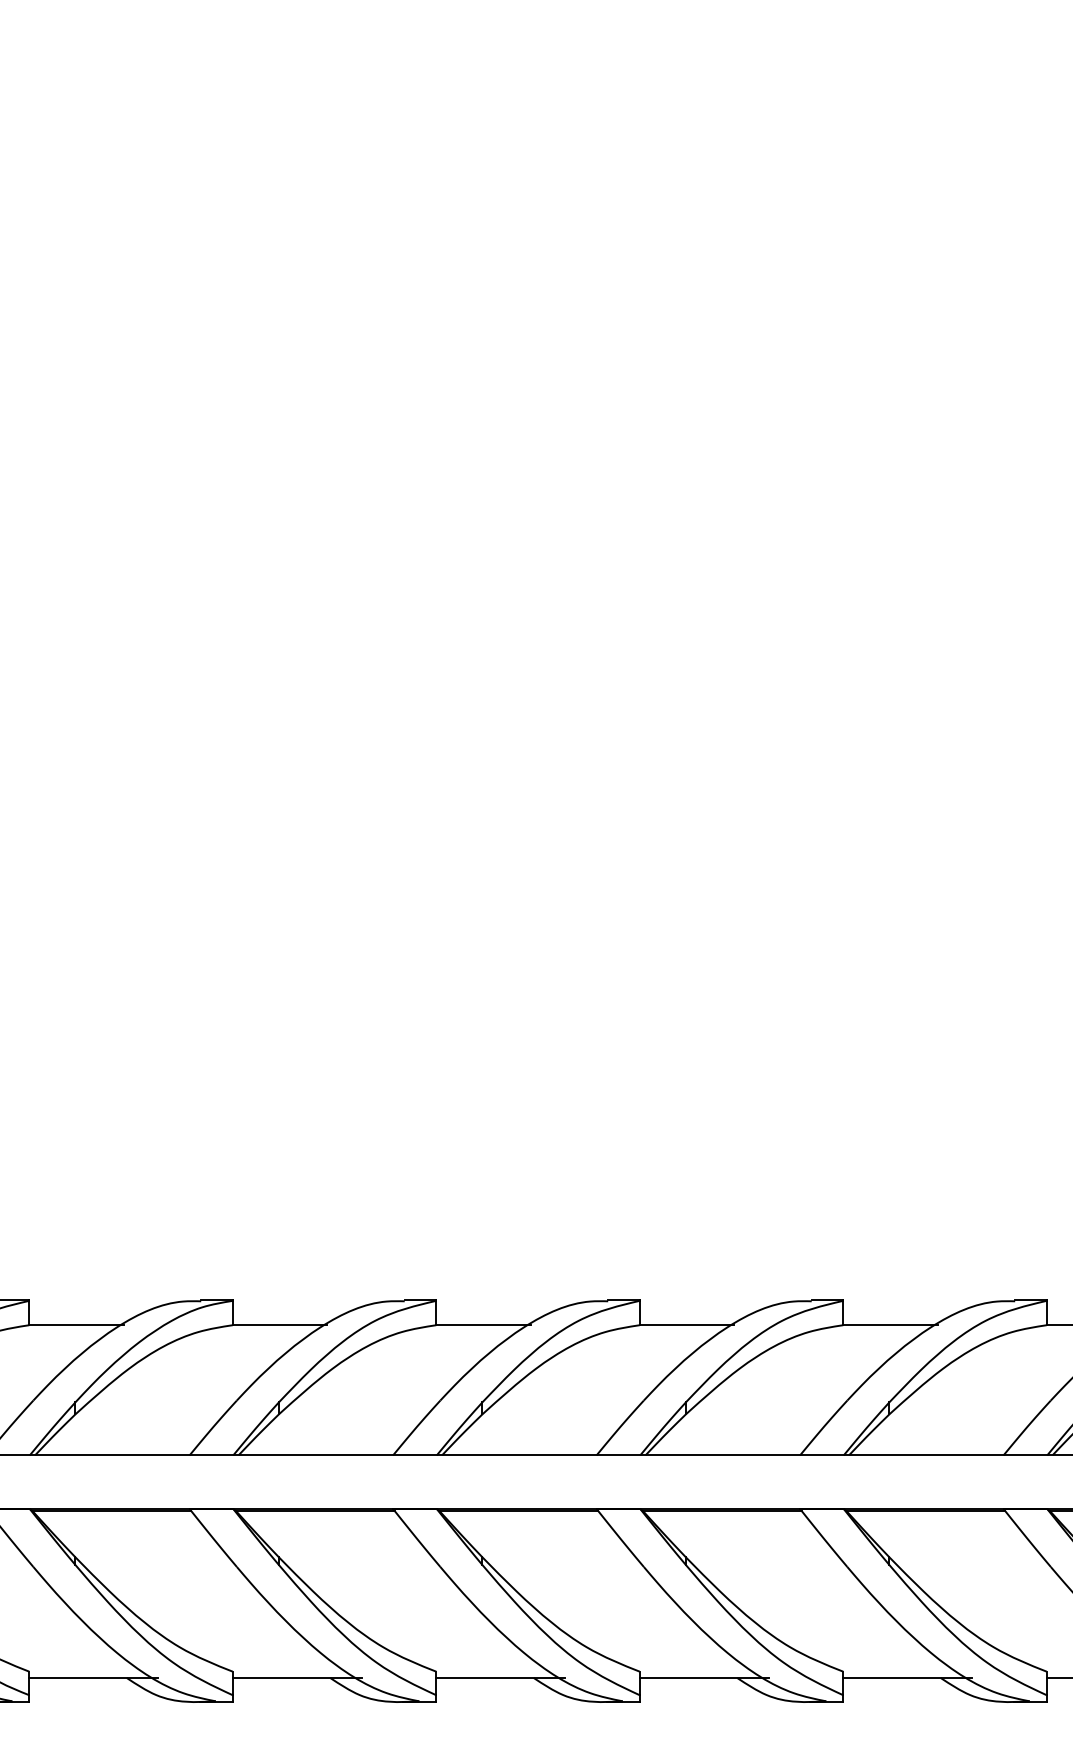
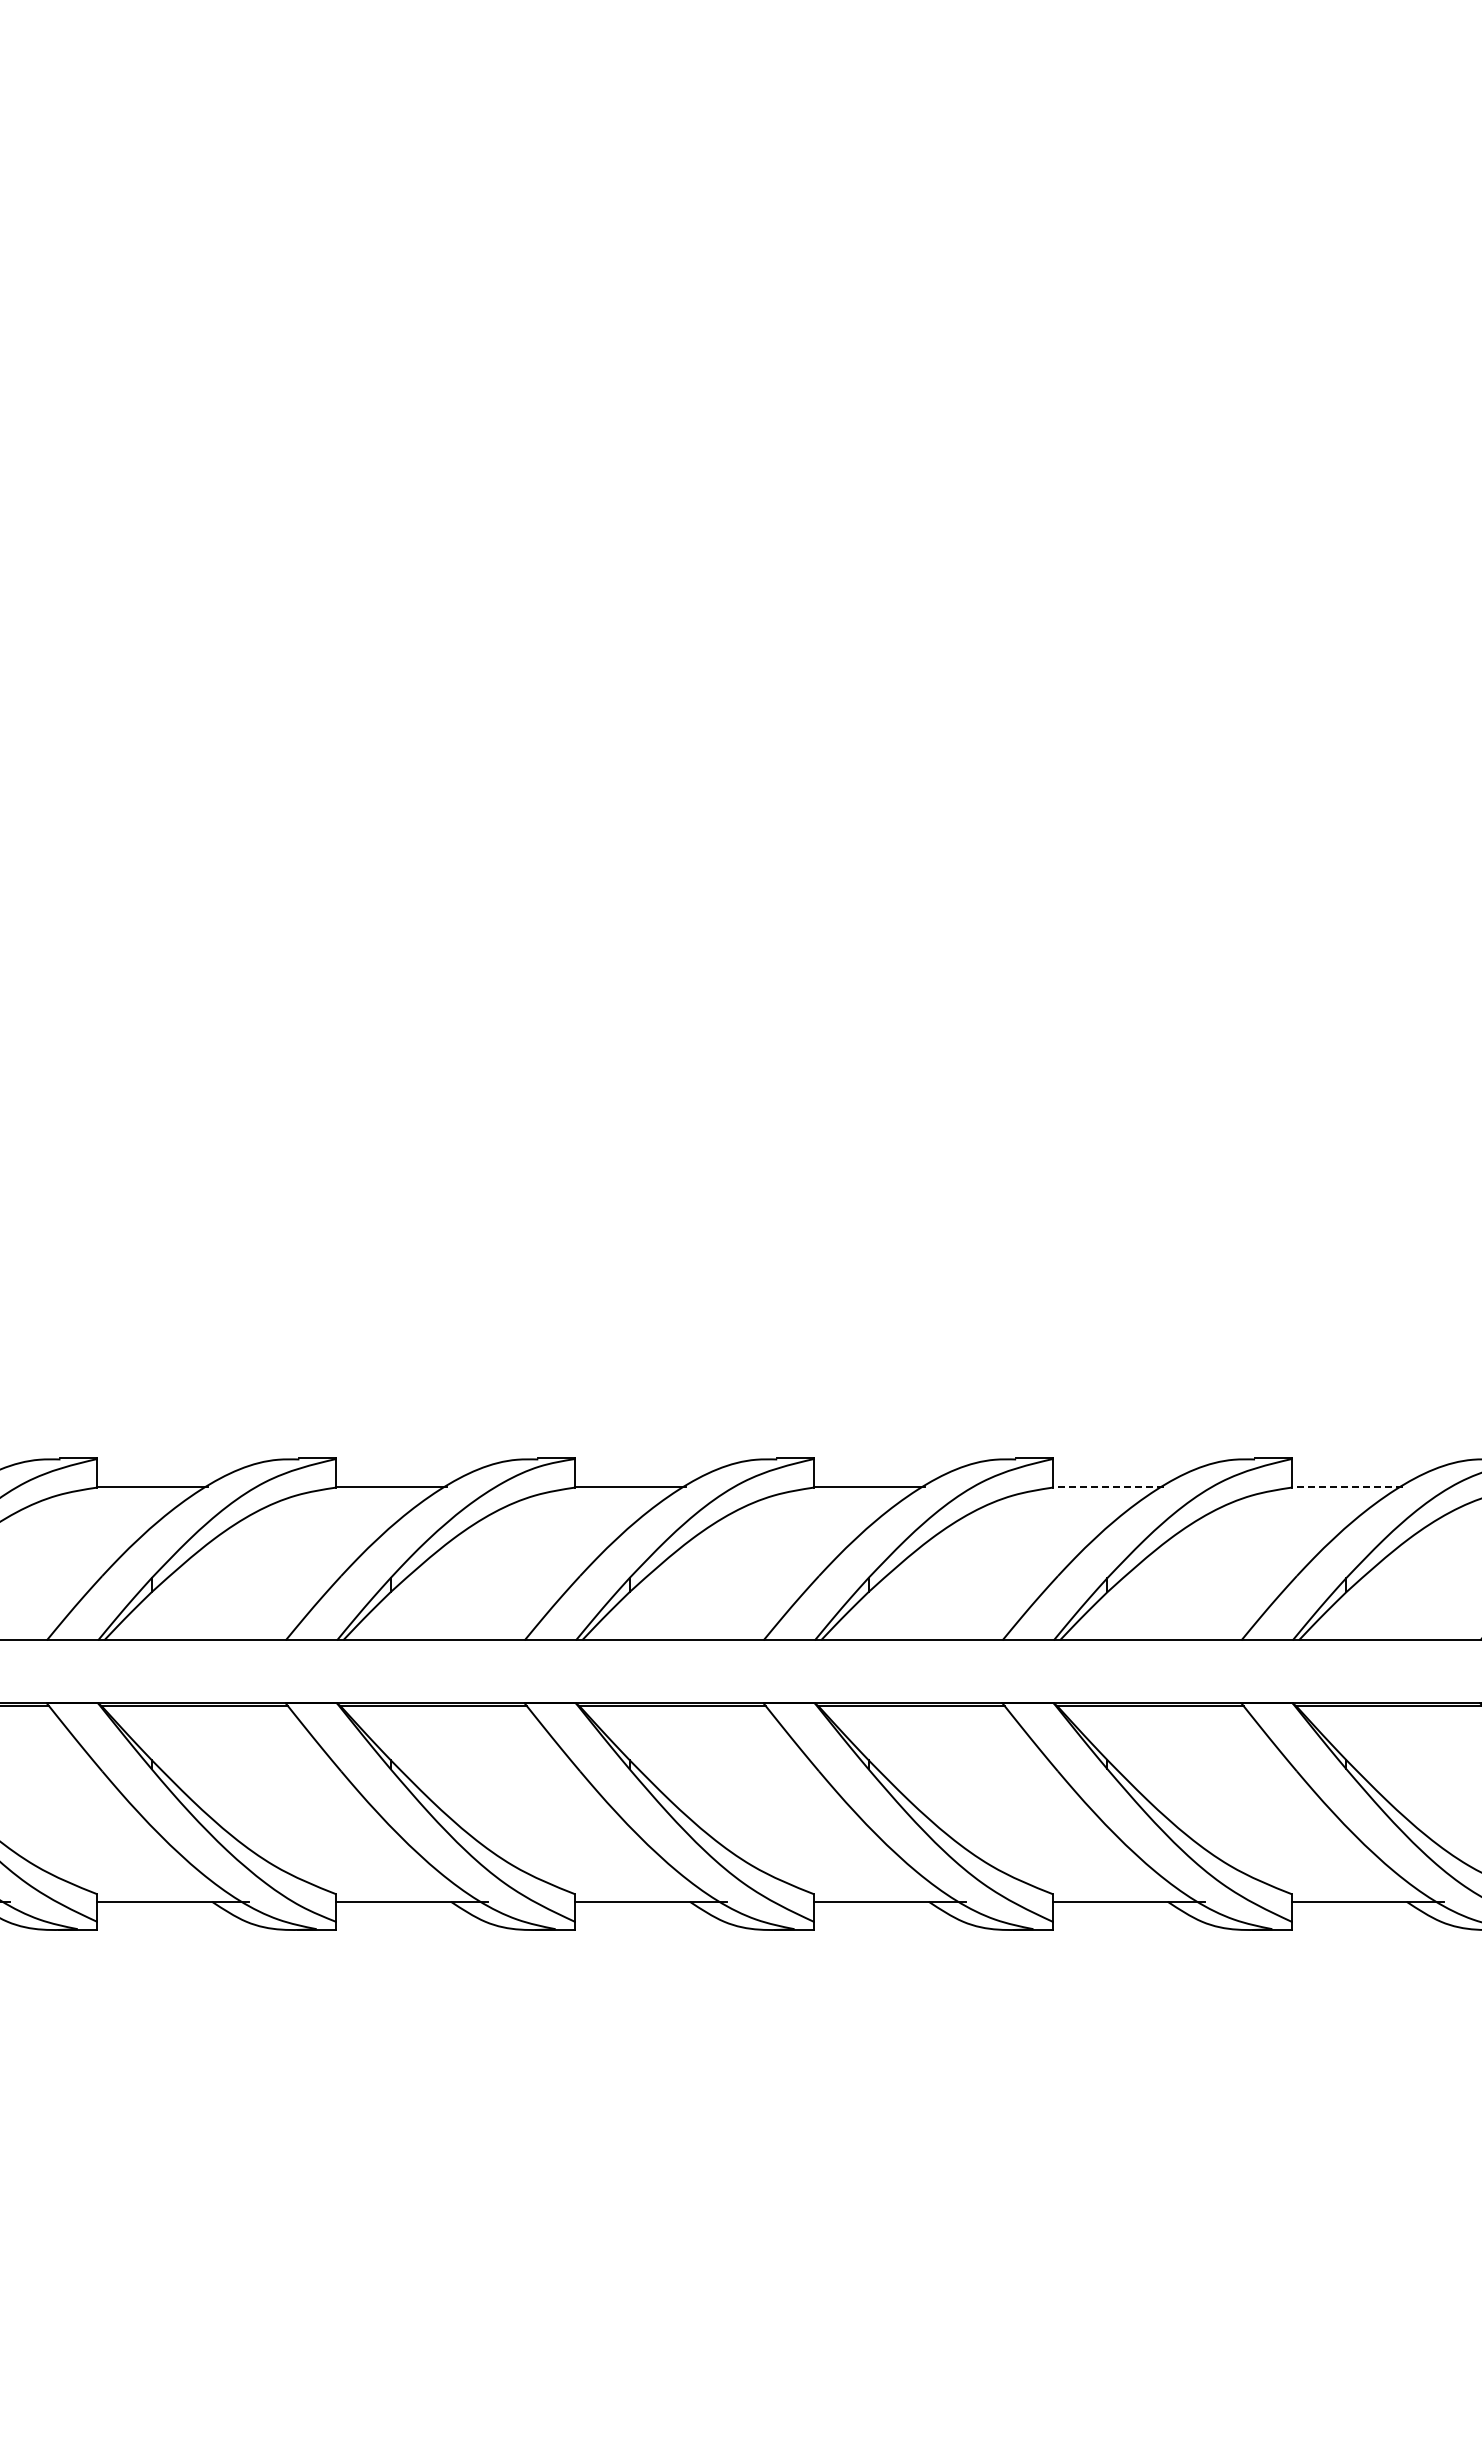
line: (686, 1324) -> (1108, 1486), solid -> dashed
line: (890, 1324) -> (1347, 1486), solid -> dashed

